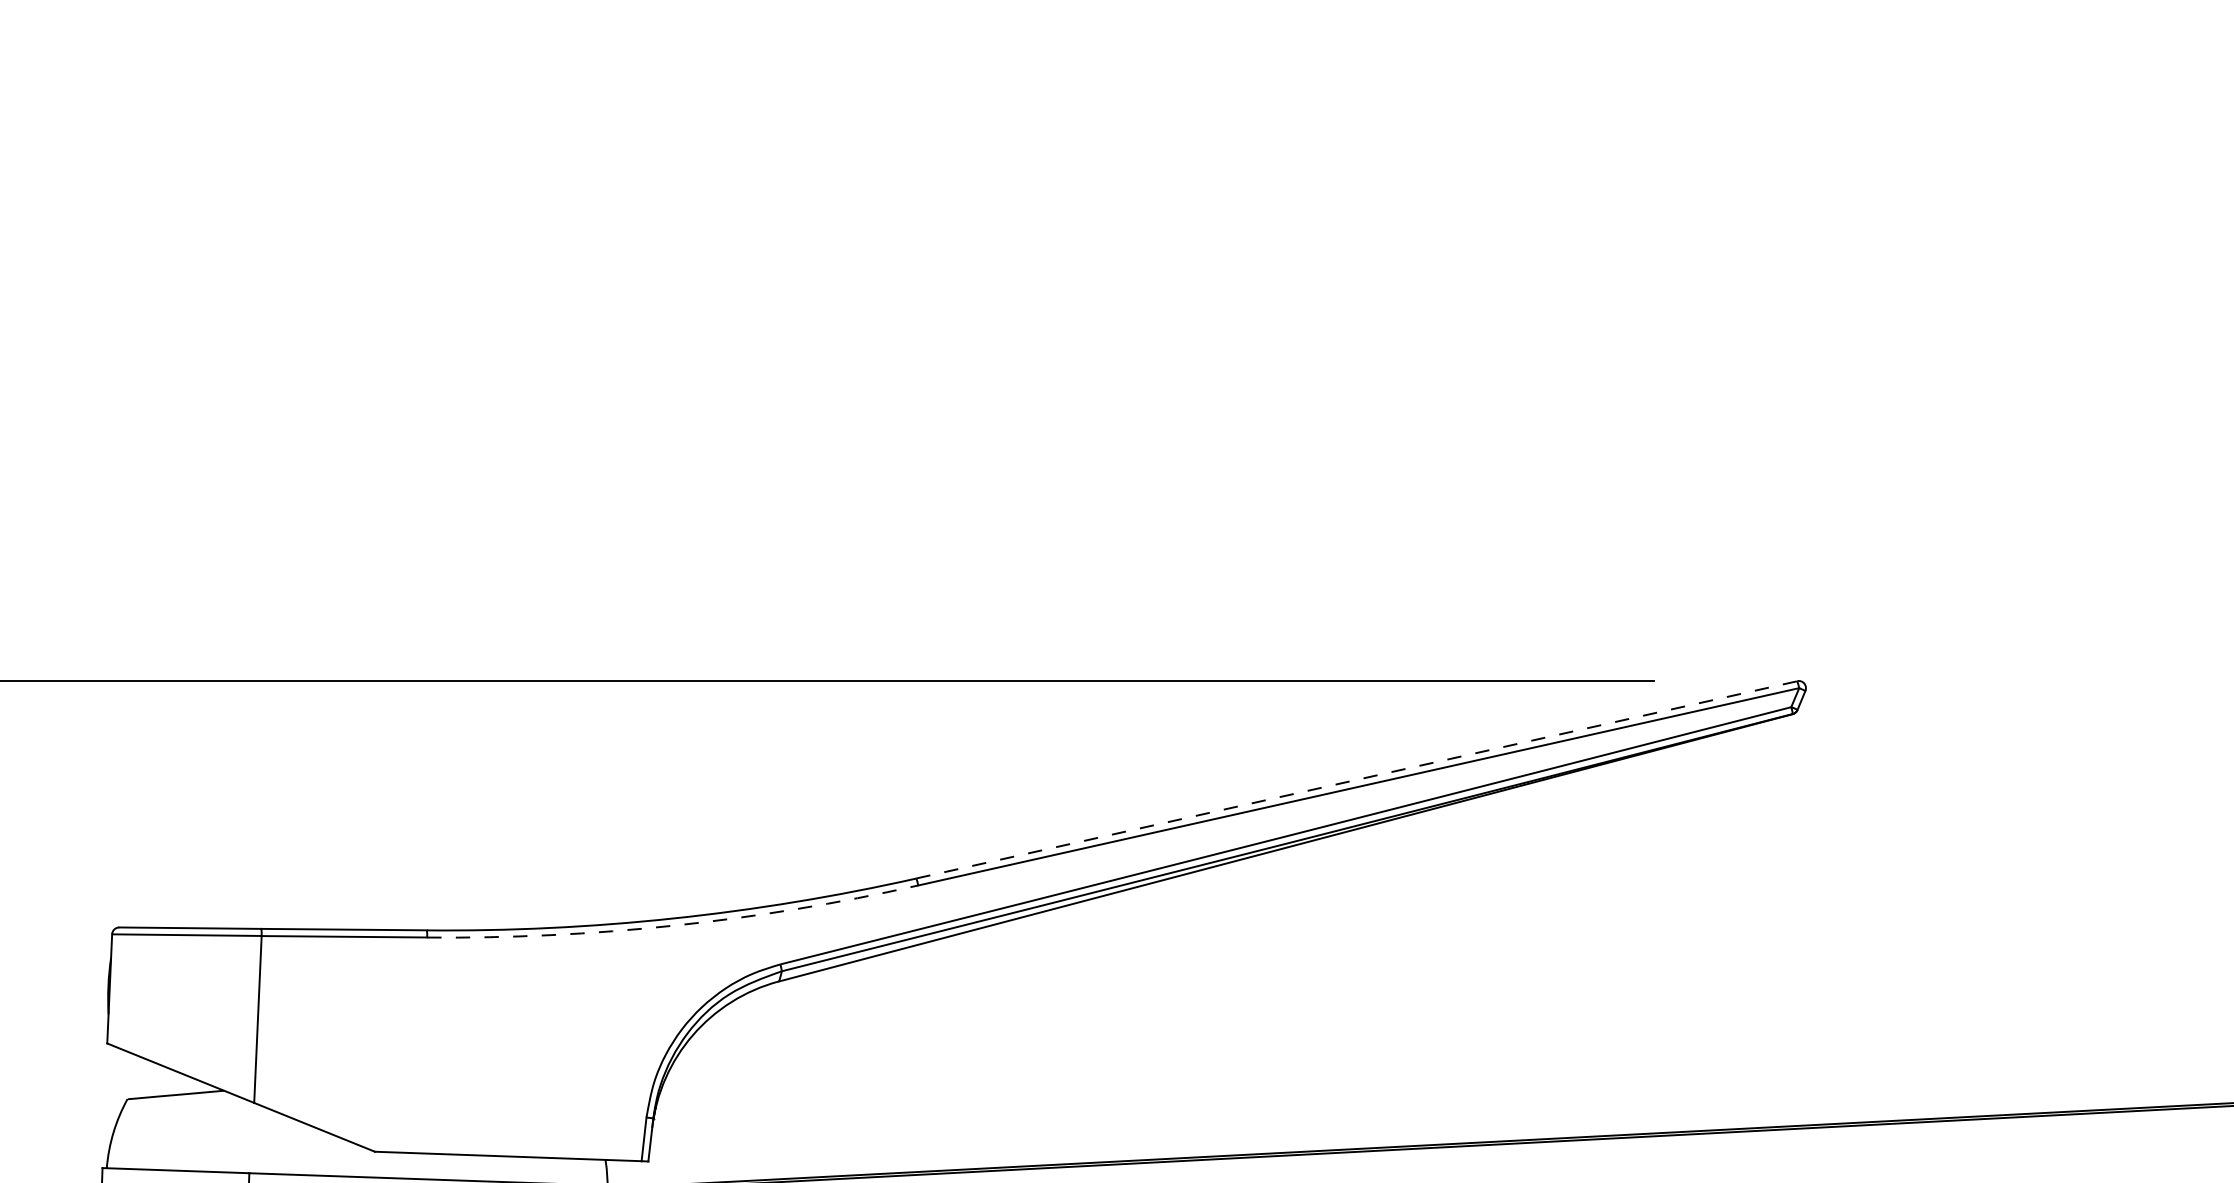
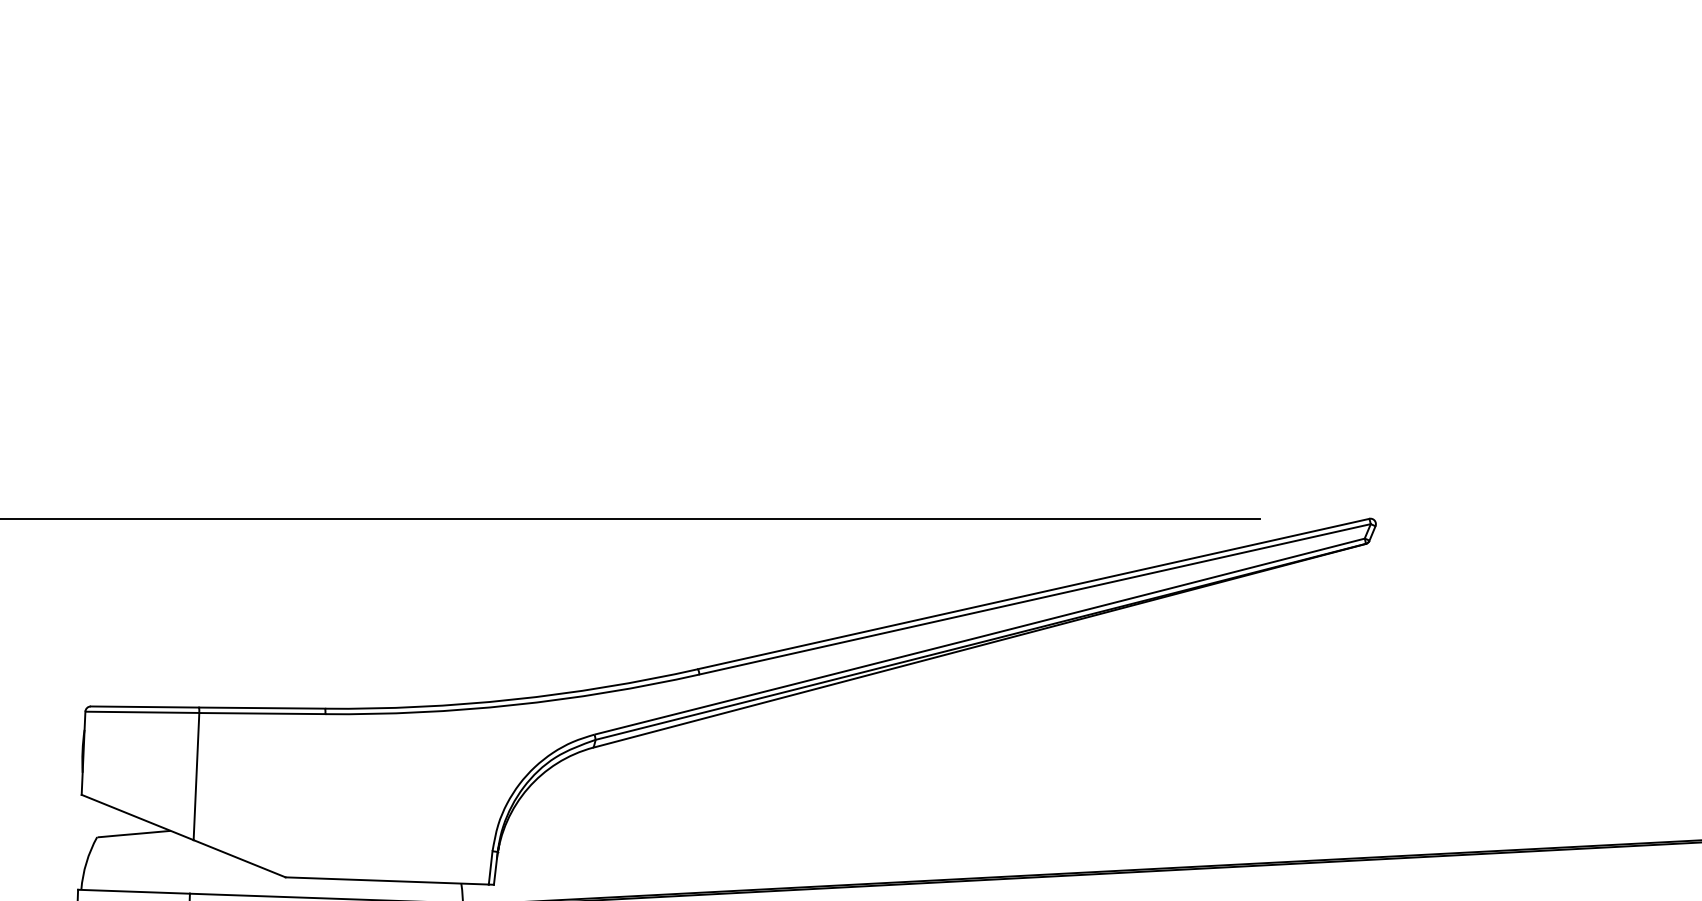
line: (1357, 779) -> (1034, 593), dashed -> solid
arc: (674, 925) -> (513, 704), dashed -> solid

